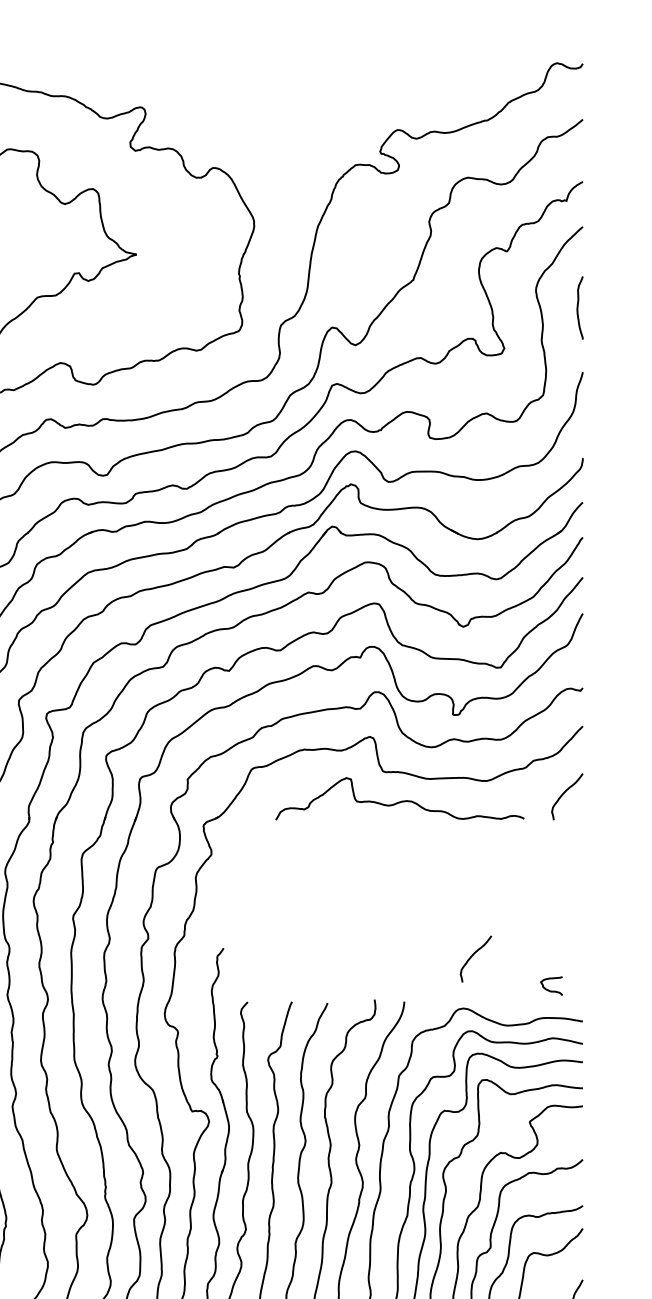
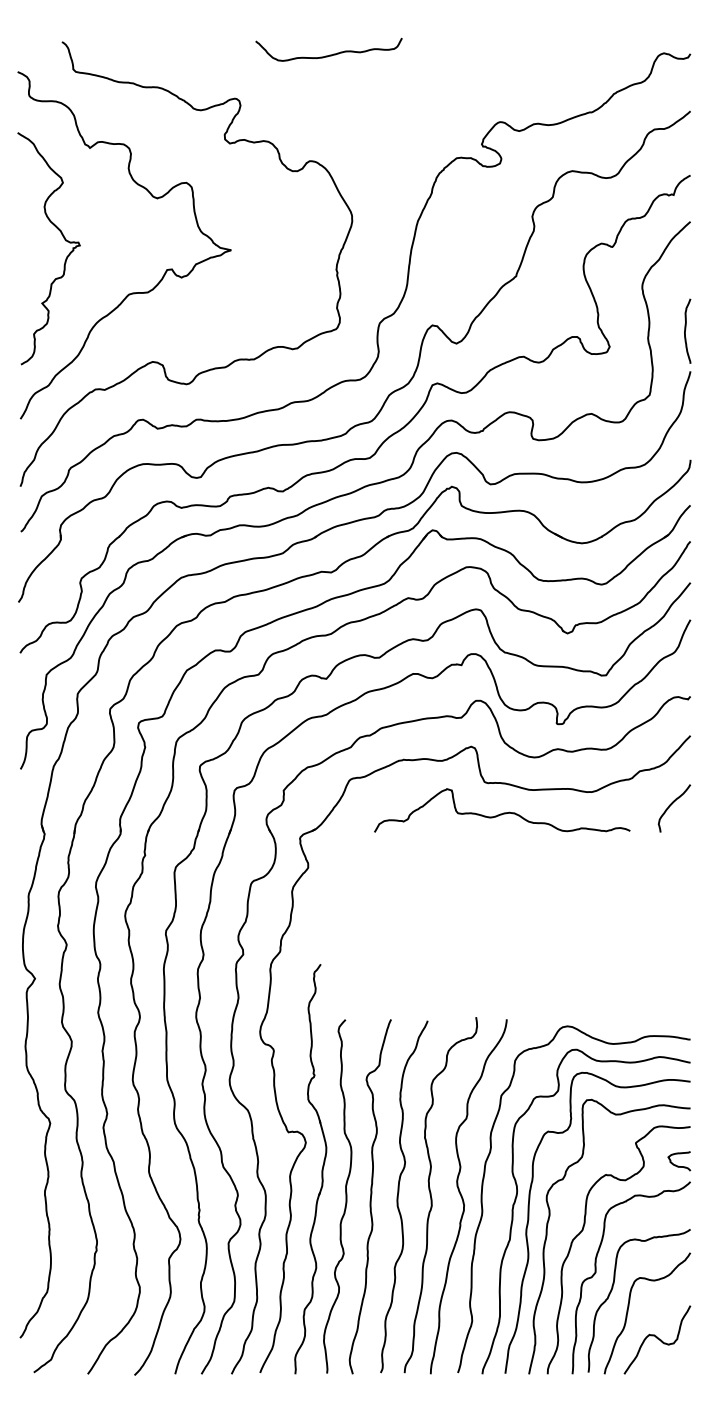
curve: (232, 64) -> (329, 54), added
curve: (578, 306) -> (686, 329), moved
curve: (473, 956) -> (577, 972), removed
curve: (550, 990) -> (678, 1165), moved

